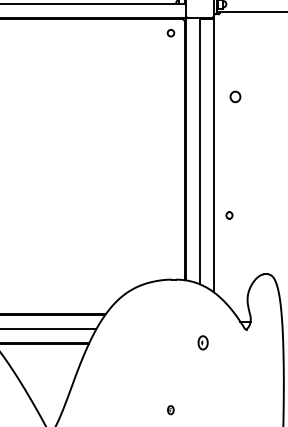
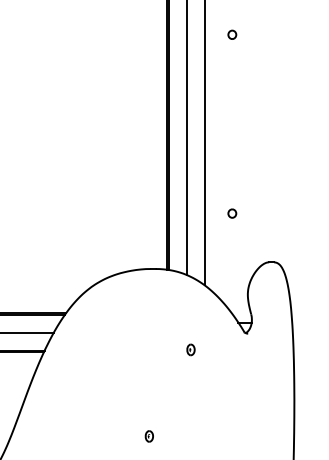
part: (235, 97) -> (232, 35), size x0.62
part: (229, 215) -> (232, 213), moved
part: (203, 342) -> (191, 349), size x0.62

